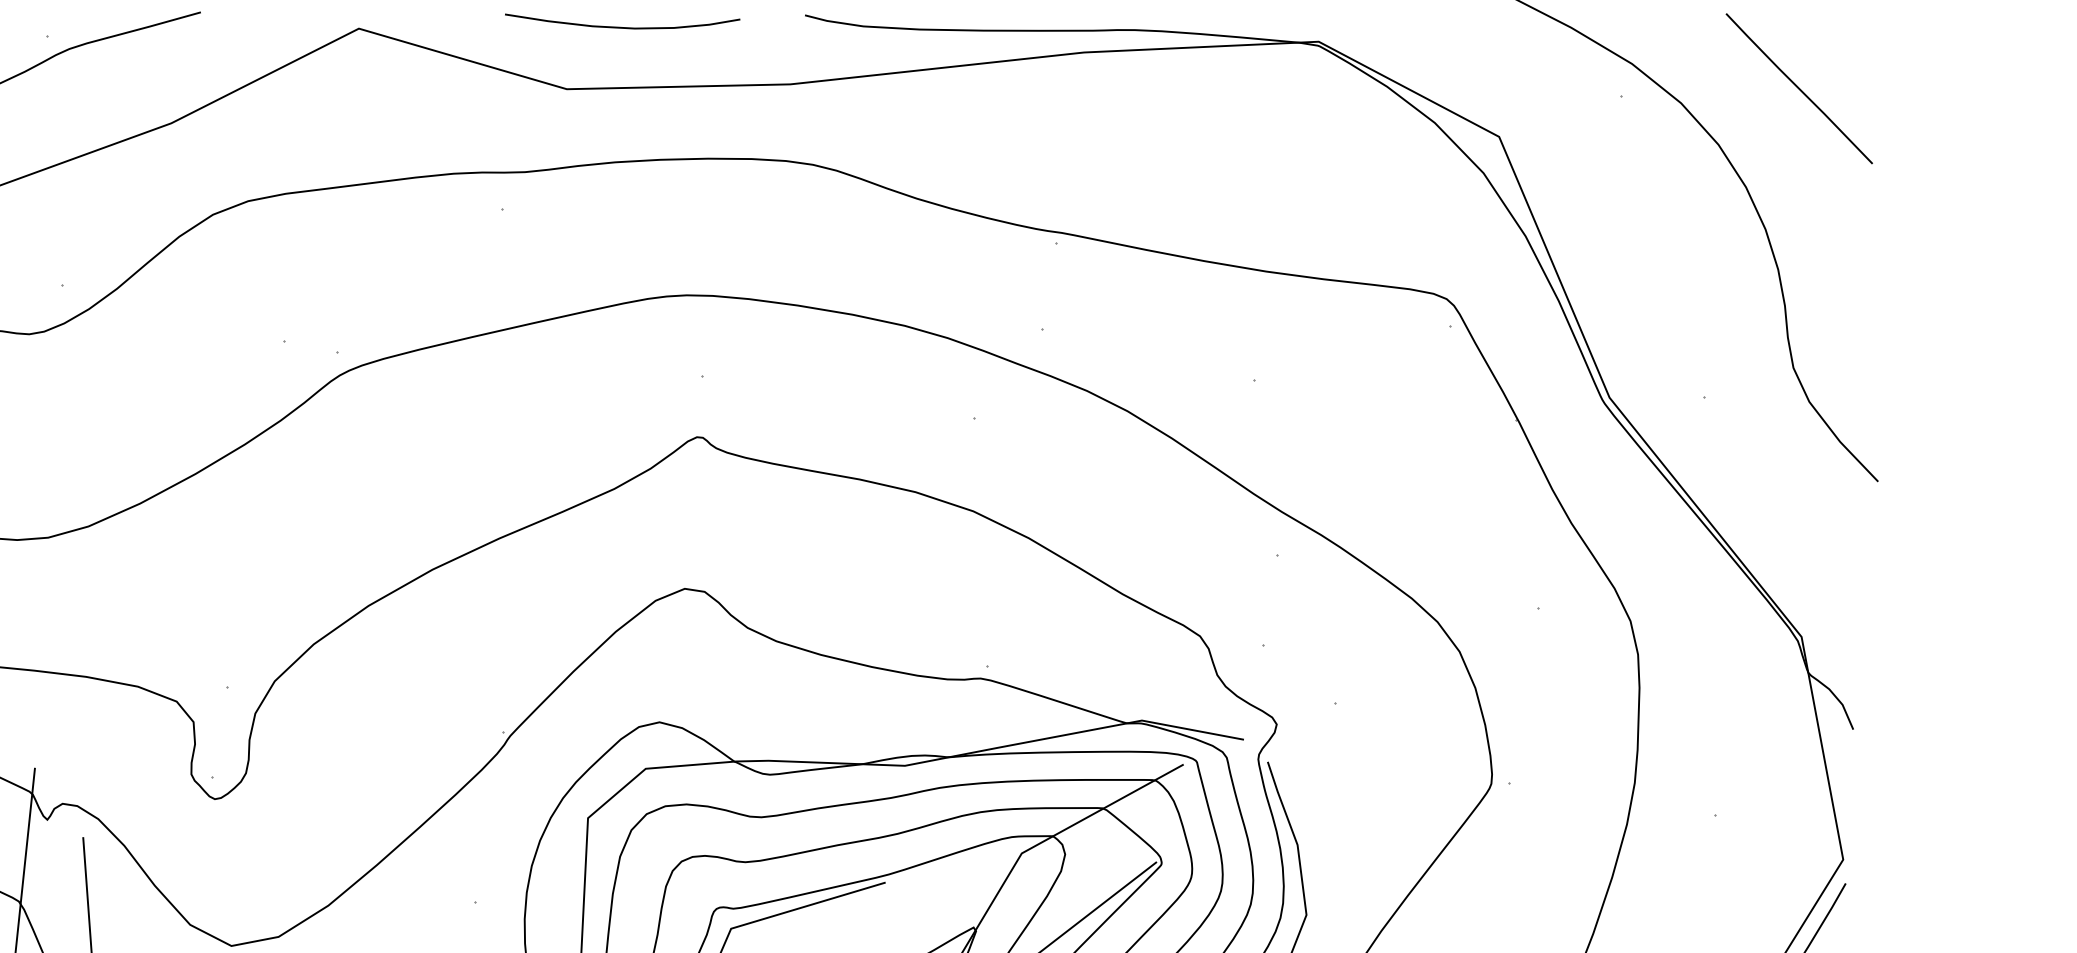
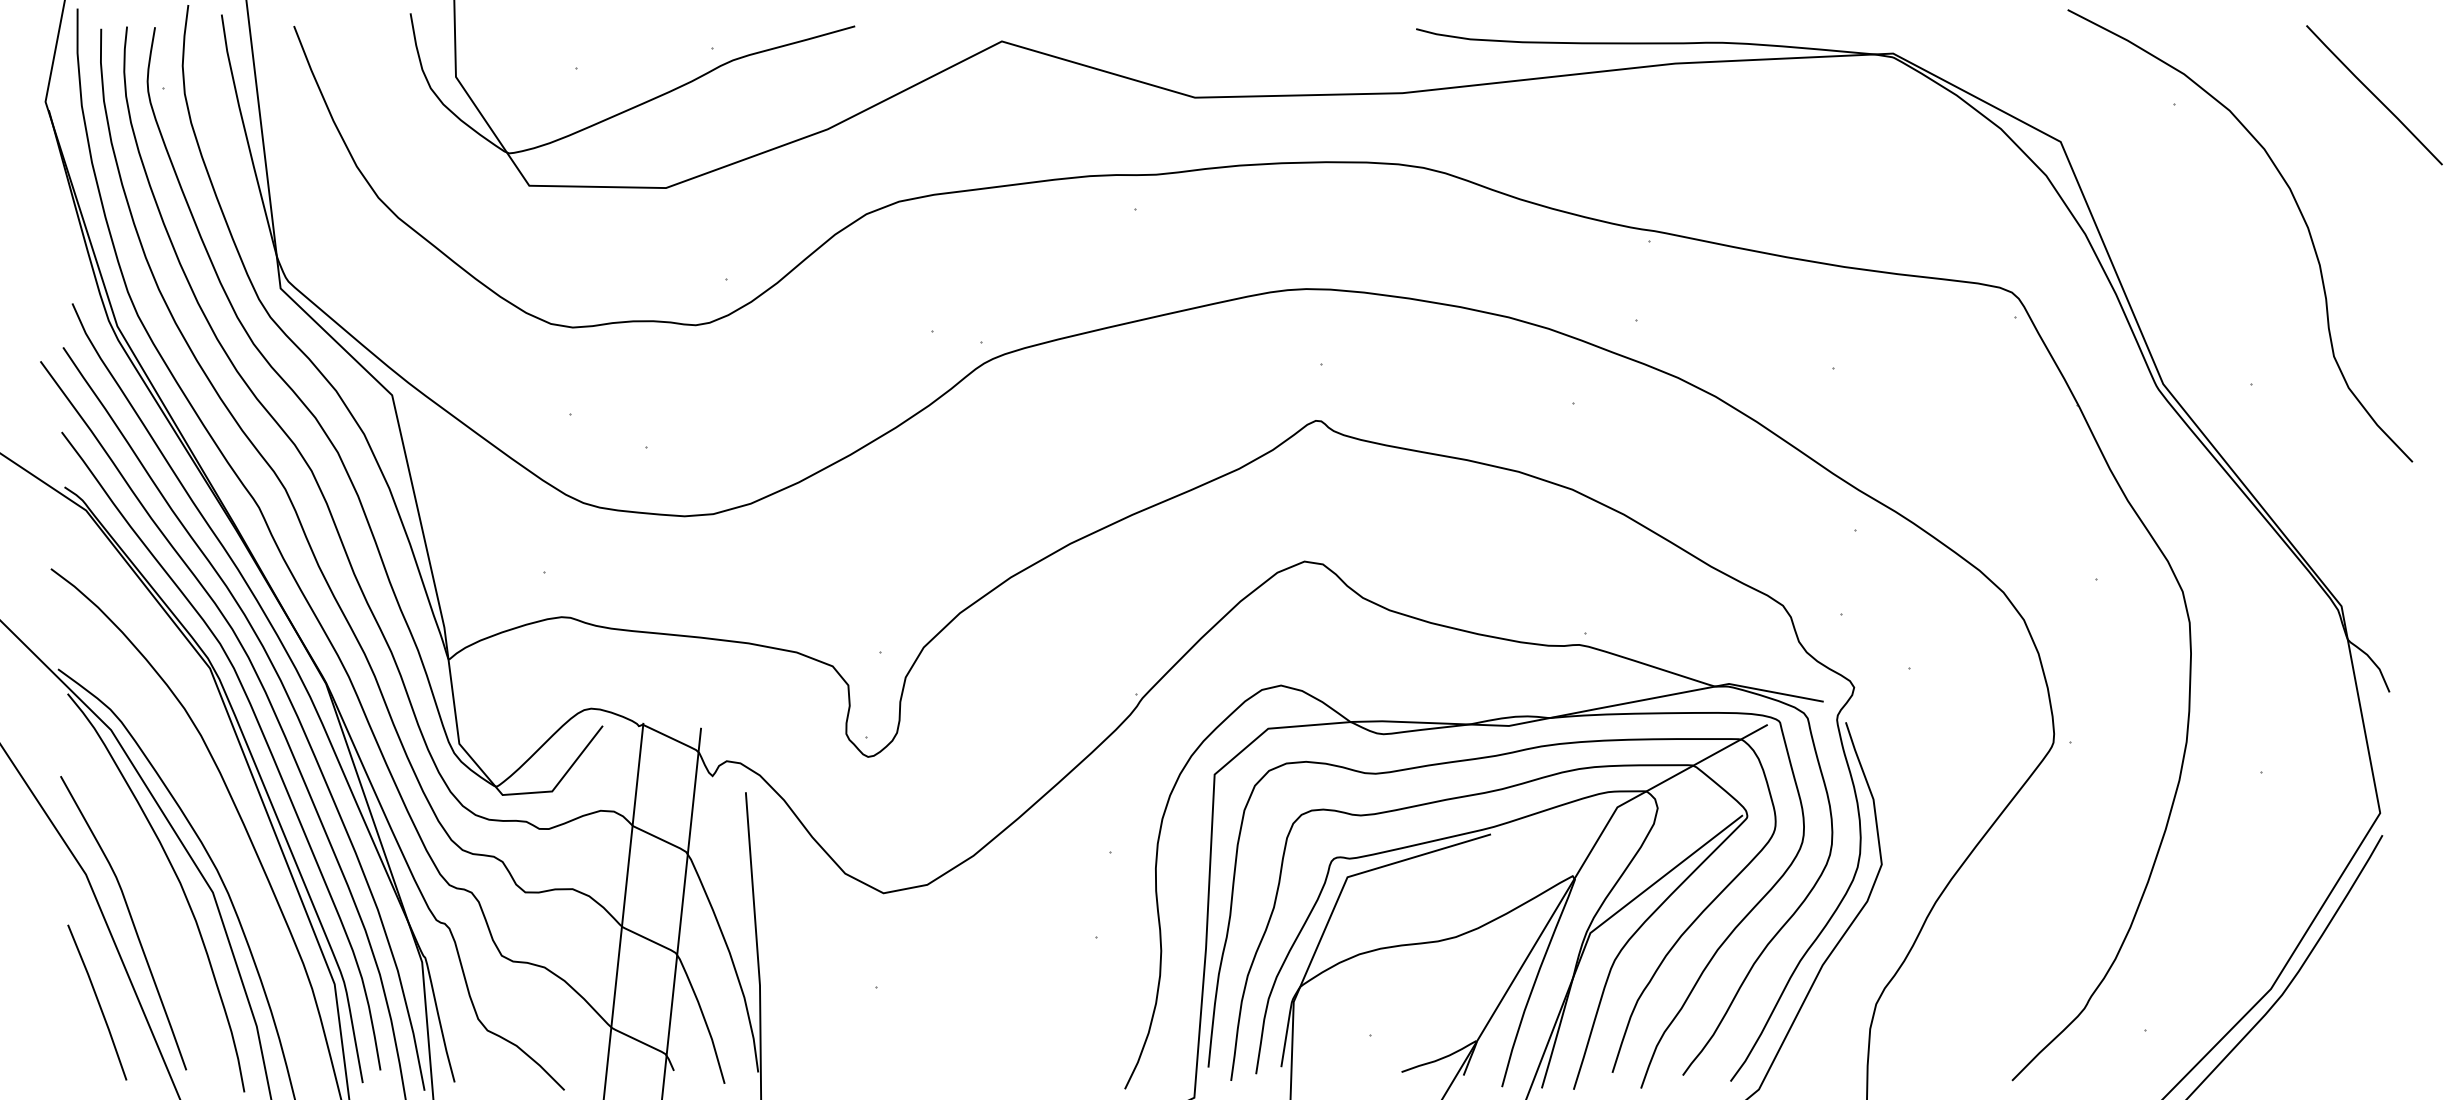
curve: (622, 26) -> (1246, 39), removed
line: (1799, 89) -> (2374, 95), moved

